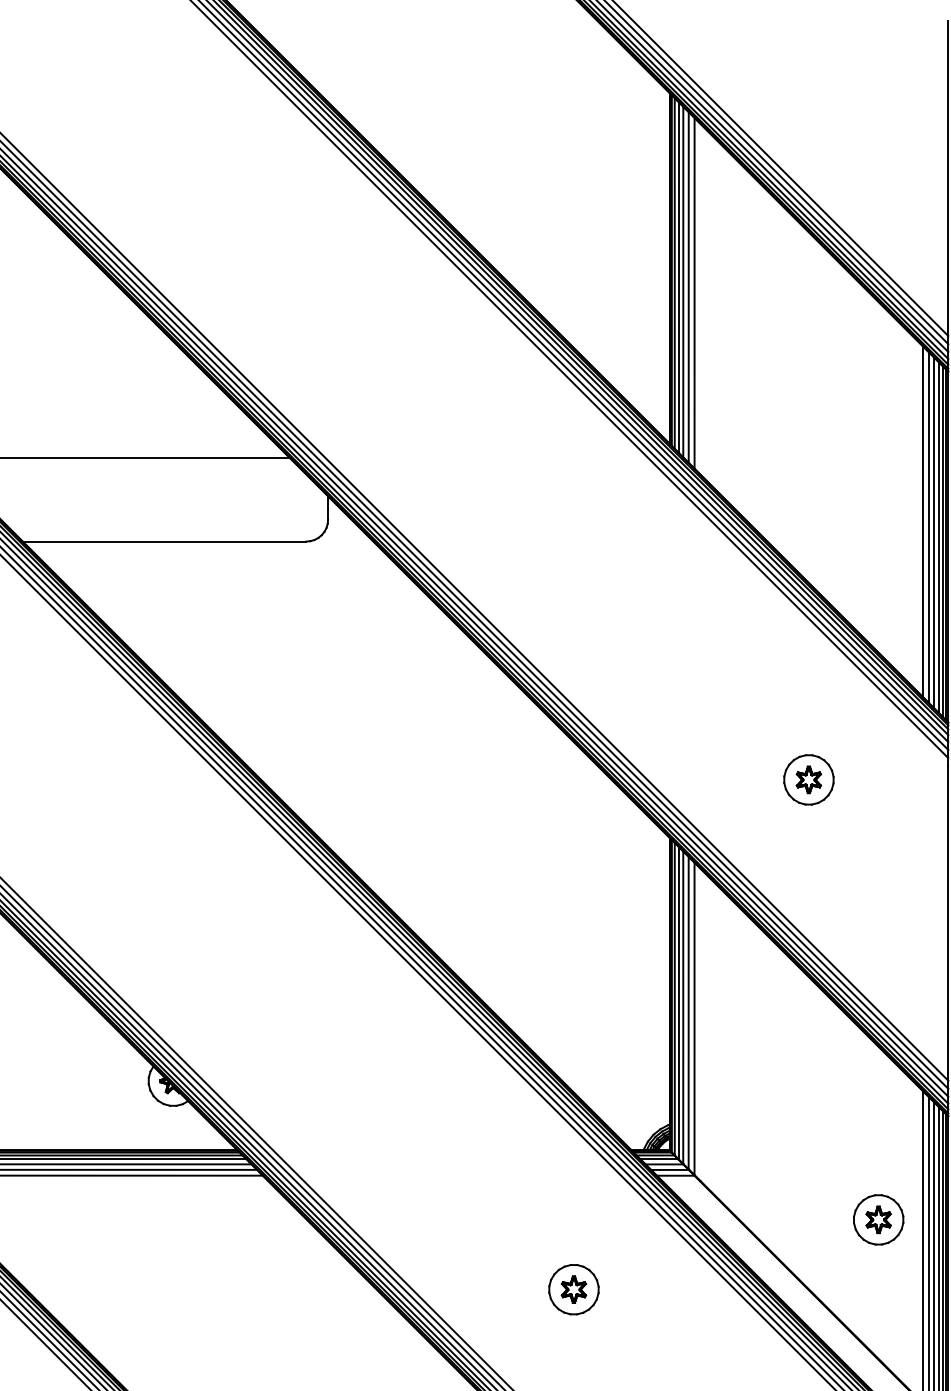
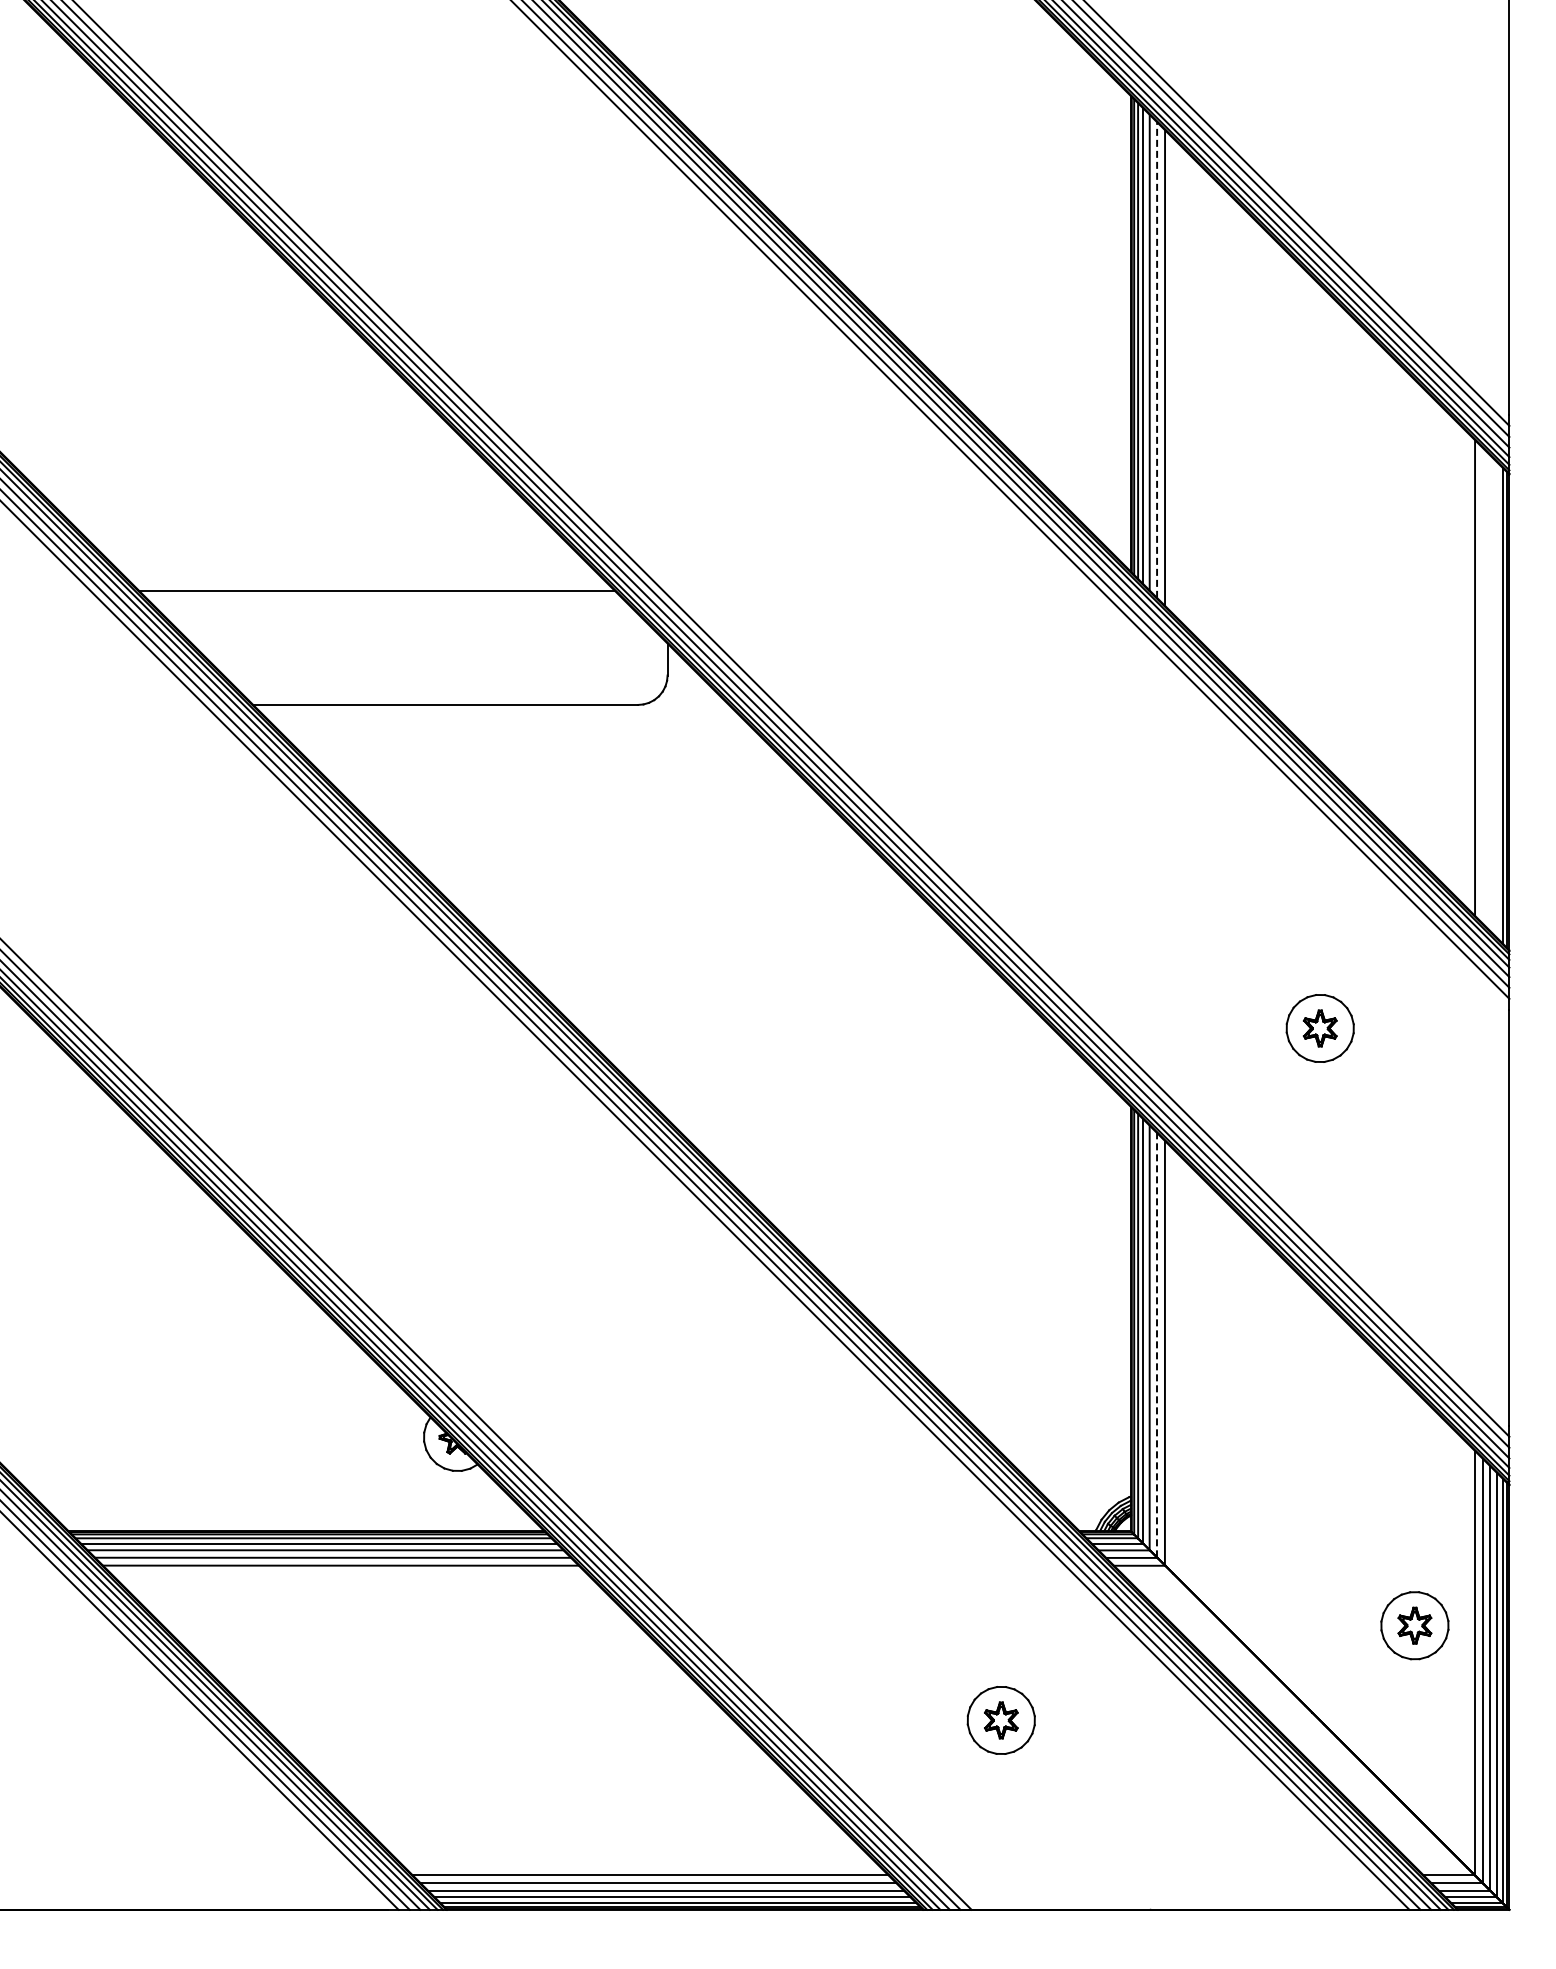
line: (689, 287) -> (1157, 360), solid -> dashed
line: (928, 527) -> (1482, 685), removed
line: (934, 533) -> (1490, 693), removed
line: (939, 537) -> (1497, 699), removed
line: (689, 1012) -> (1157, 1344), solid -> dashed

